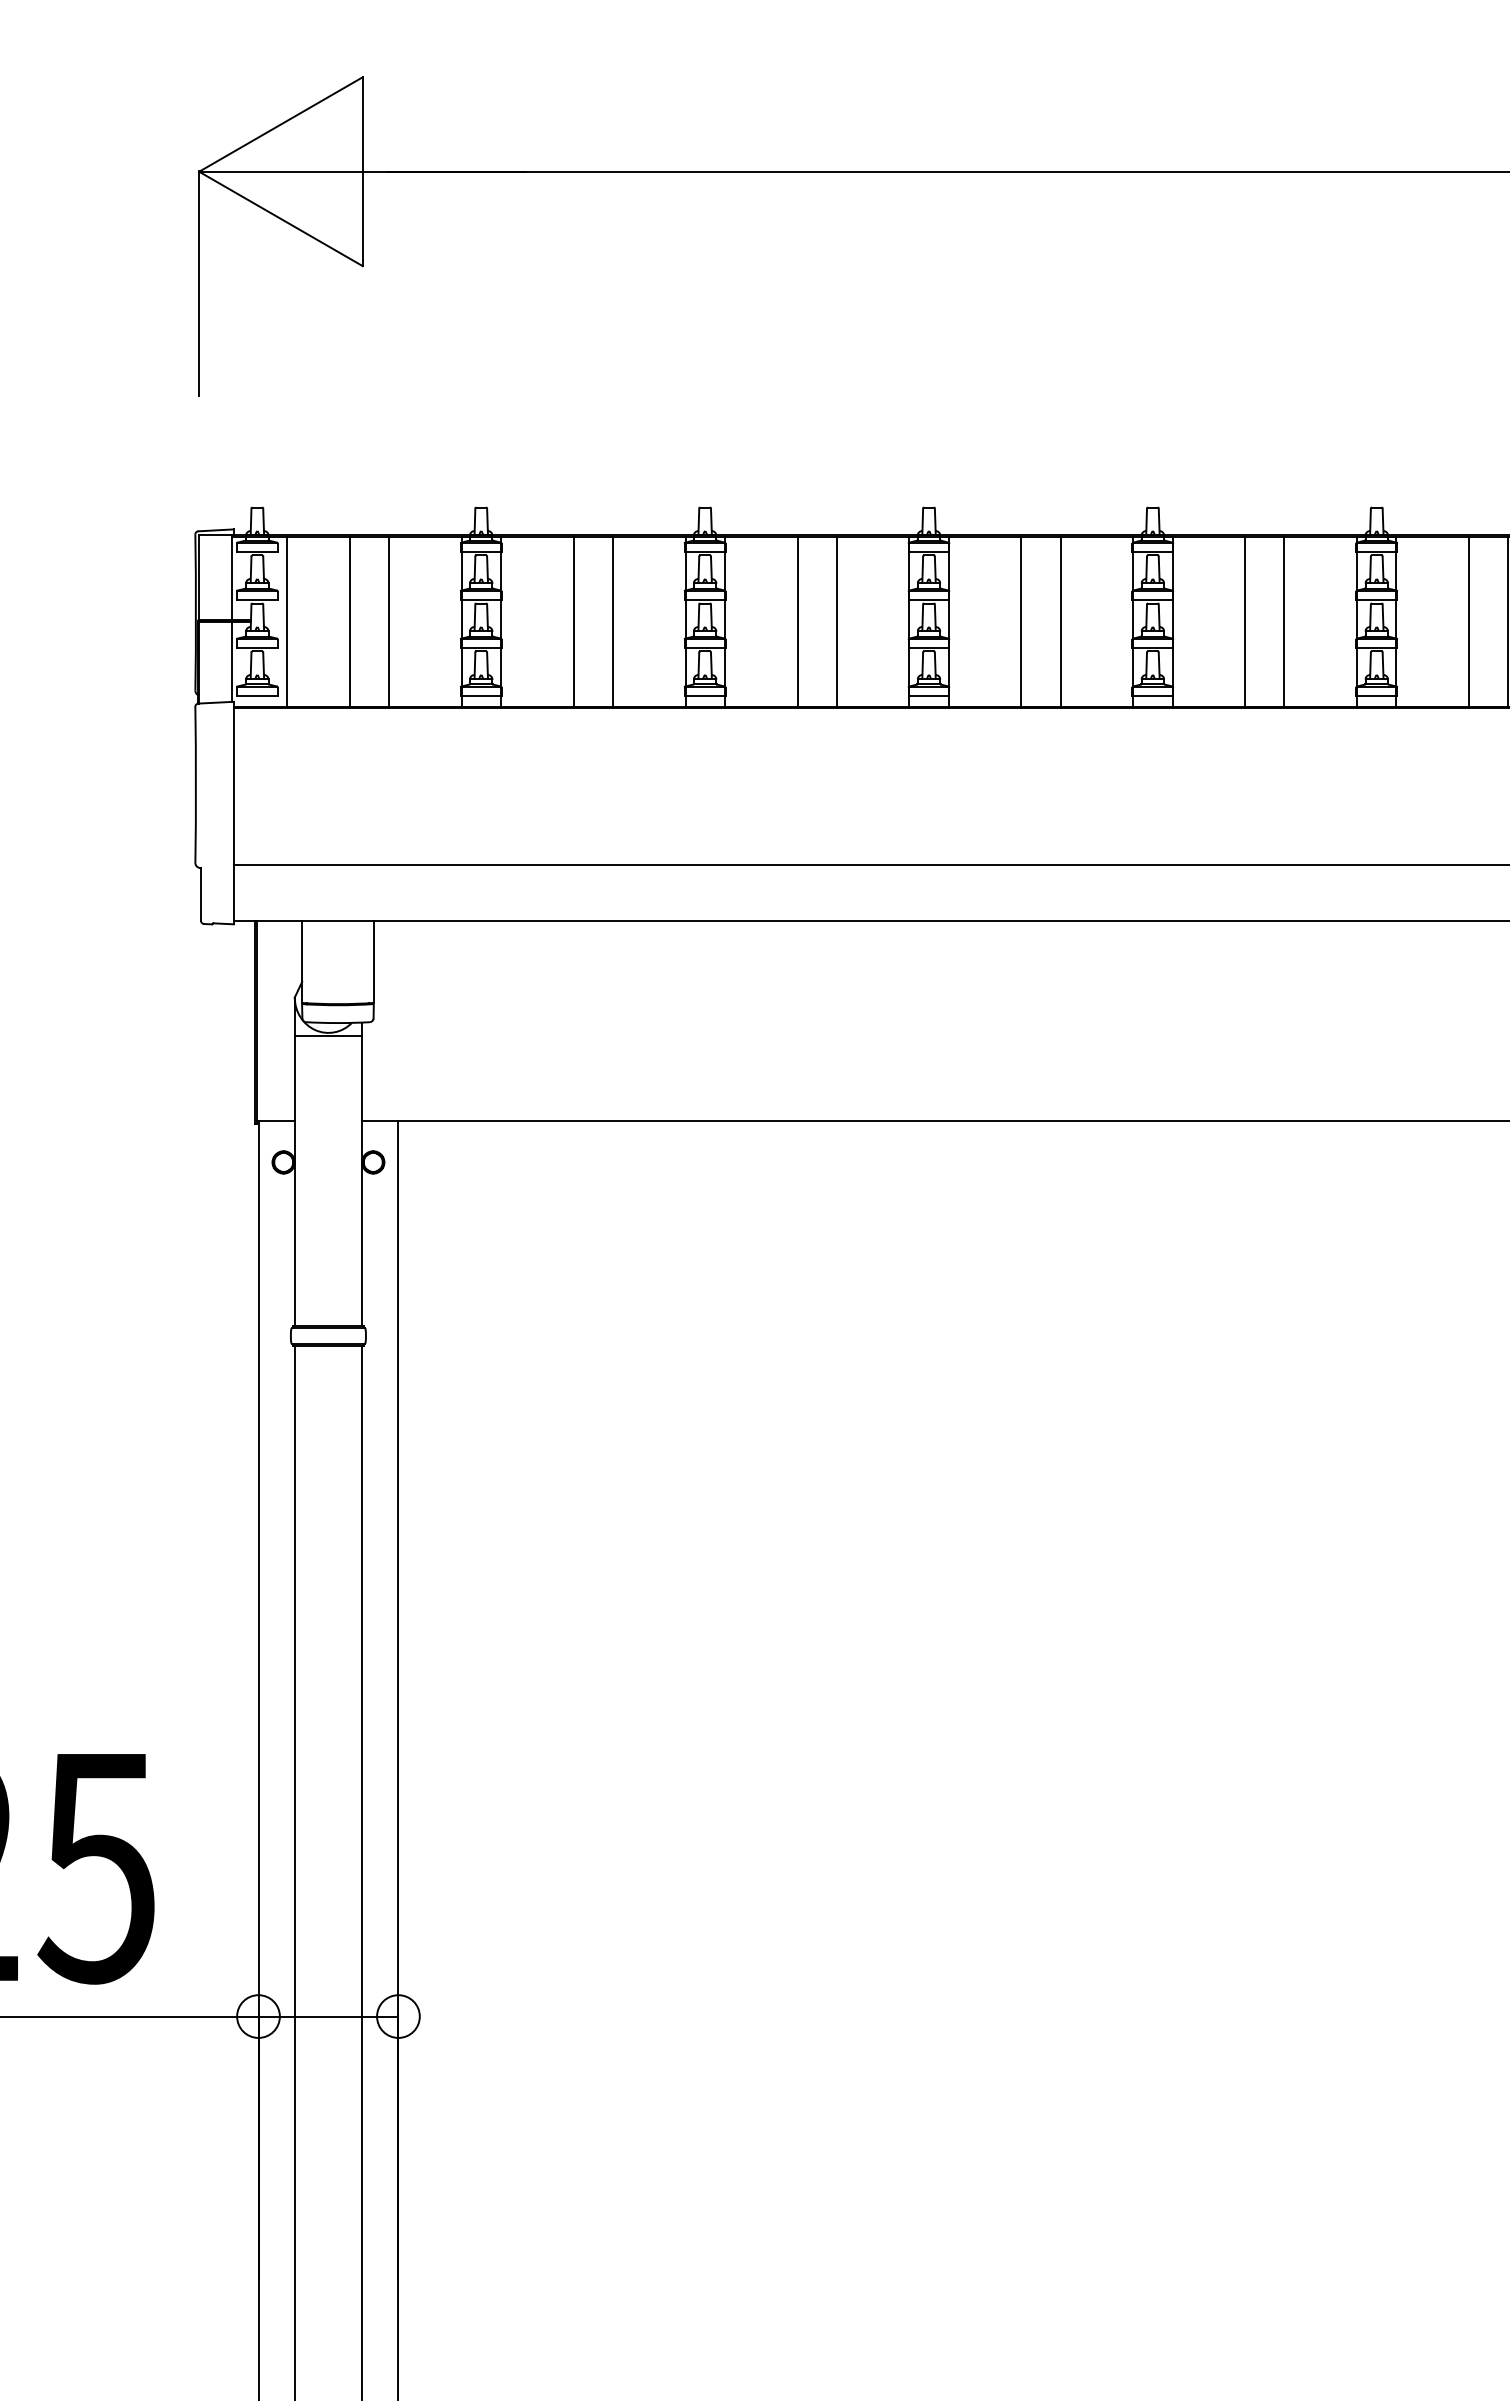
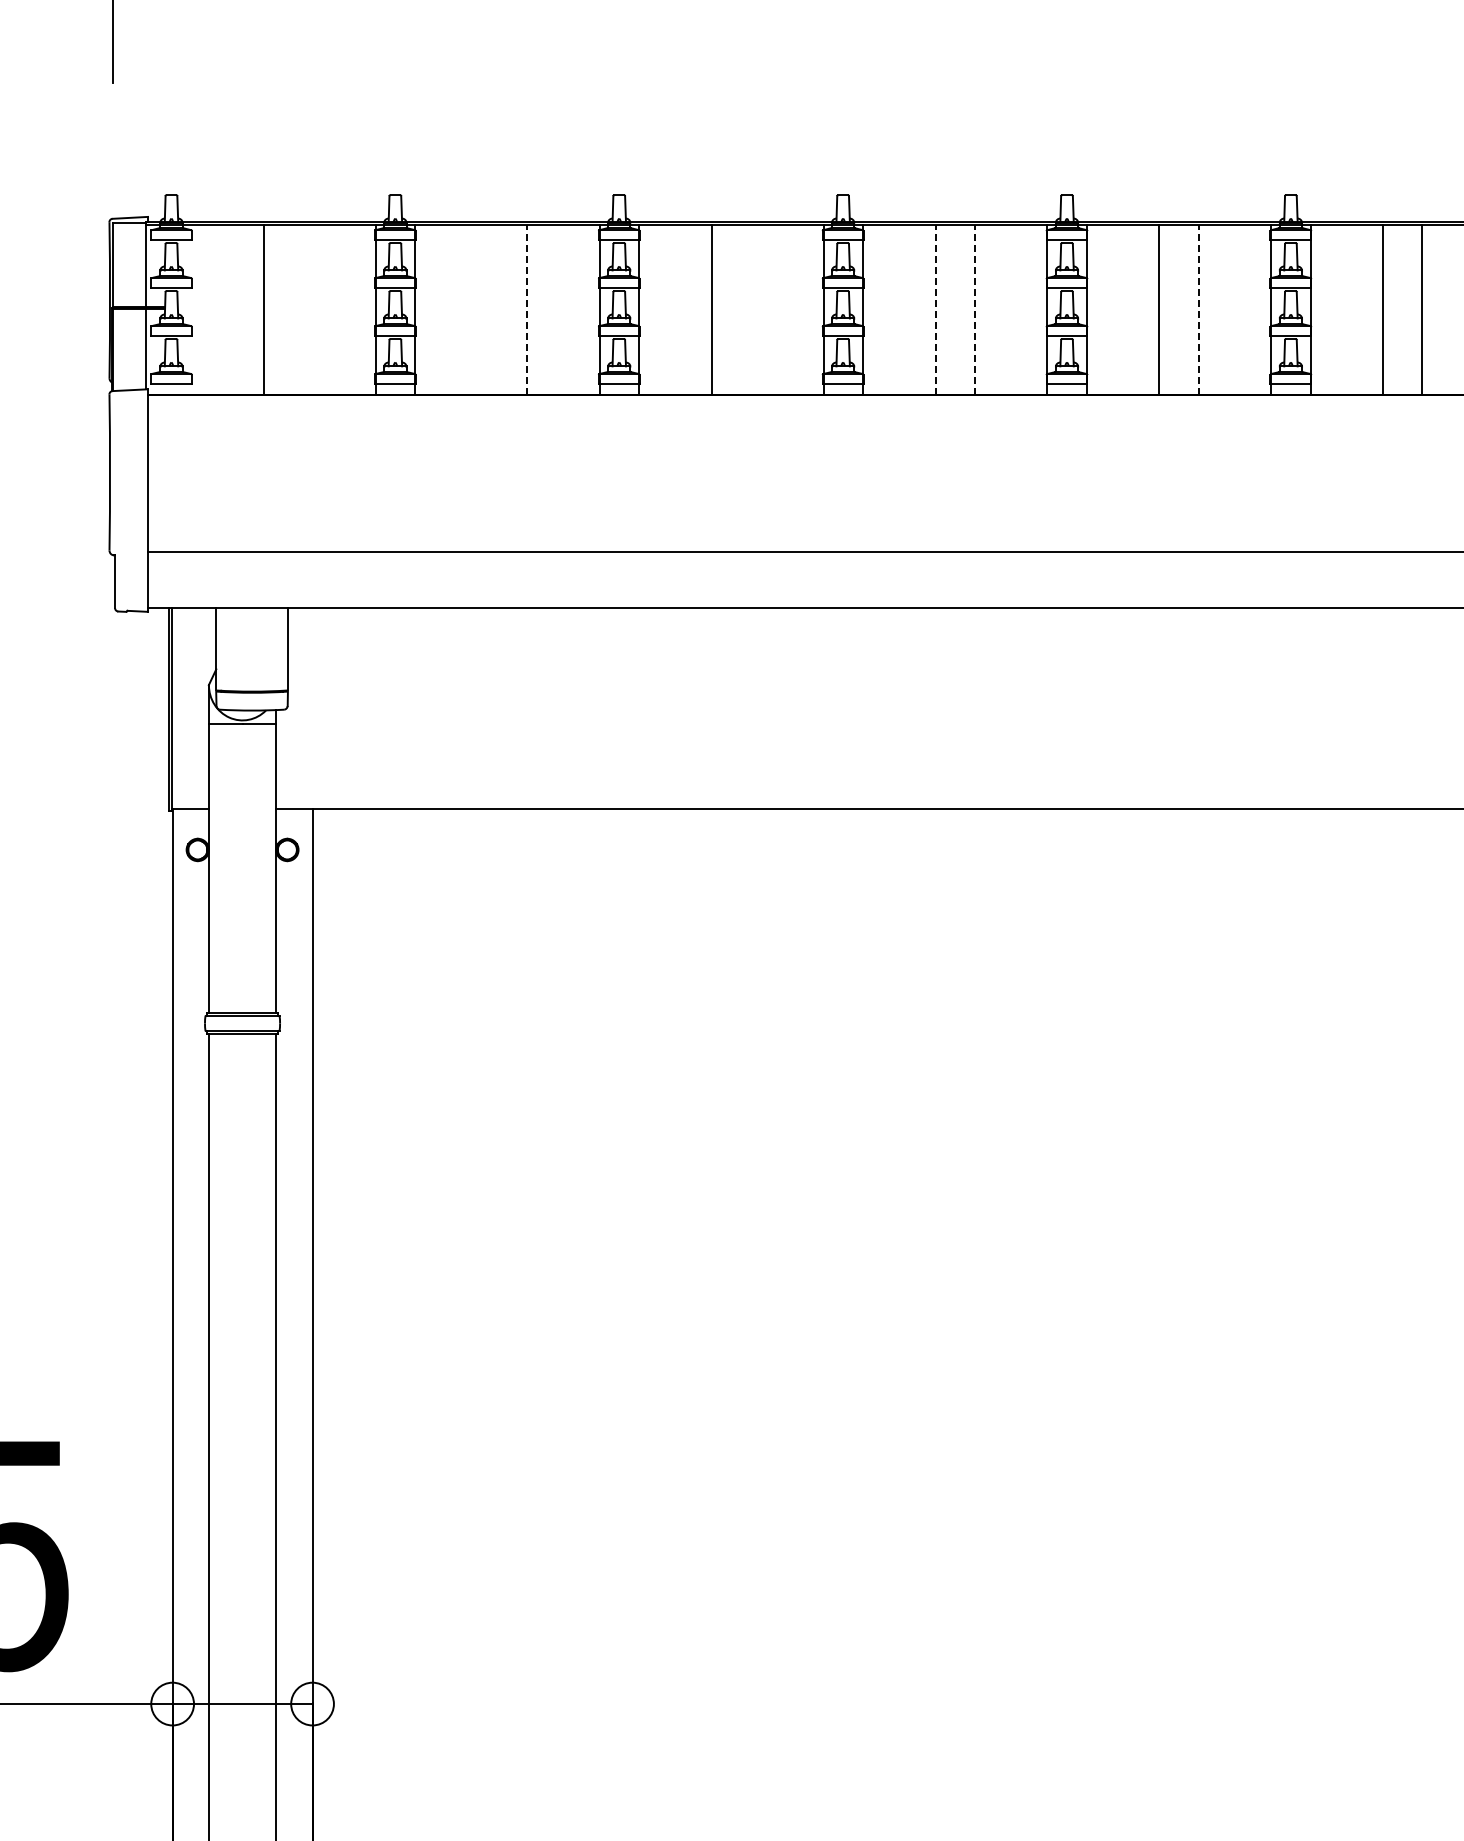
line: (287, 622) -> (201, 310), removed
line: (388, 622) -> (302, 310), removed
line: (573, 622) -> (487, 310), removed
line: (612, 622) -> (526, 310), solid -> dashed
line: (836, 622) -> (750, 310), removed
line: (1021, 622) -> (935, 310), solid -> dashed
line: (1060, 622) -> (974, 310), solid -> dashed
line: (1284, 622) -> (1198, 310), solid -> dashed

